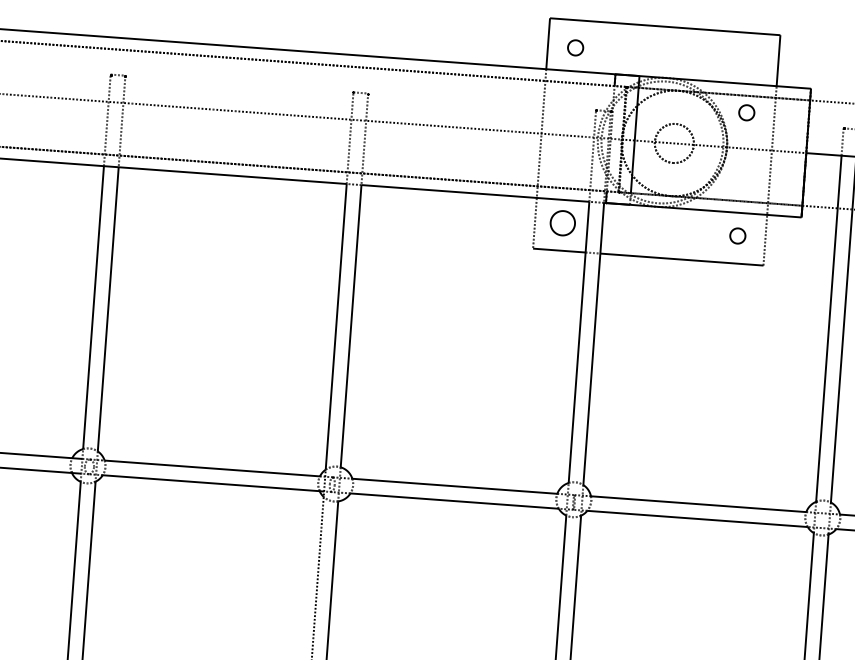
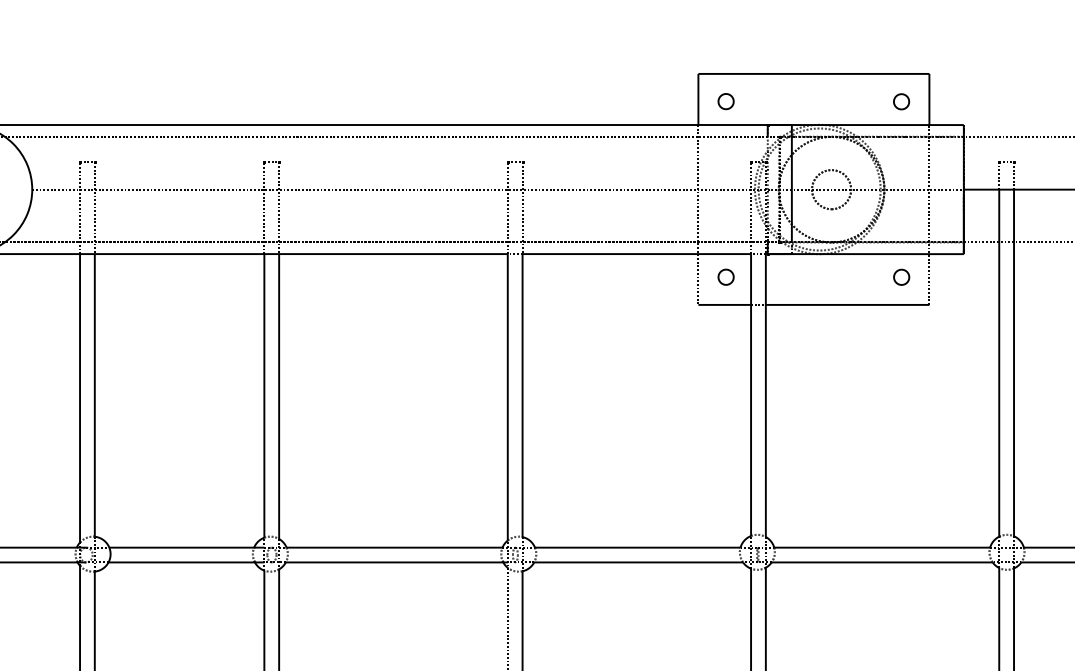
part: (746, 112) -> (901, 101), moved
part: (562, 222) -> (725, 276), size x0.62

